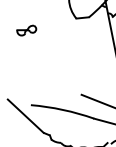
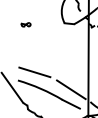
part: (25, 30) -> (25, 24), size x0.62
line: (50, 90) -> (34, 72), added

